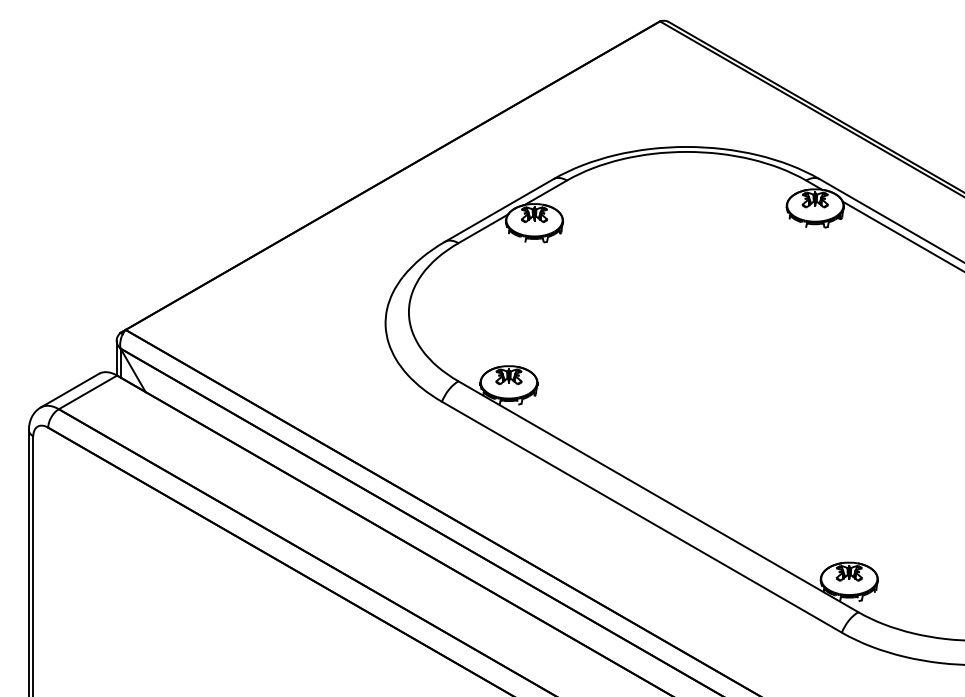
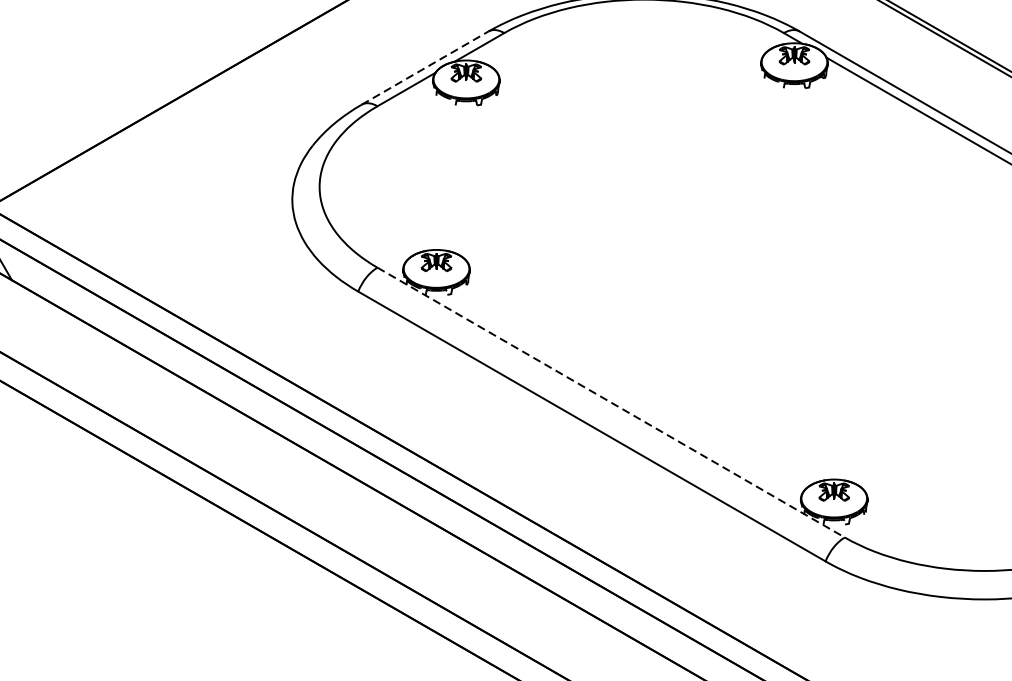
line: (499, 210) -> (425, 68), solid -> dashed
line: (658, 496) -> (611, 402), solid -> dashed

